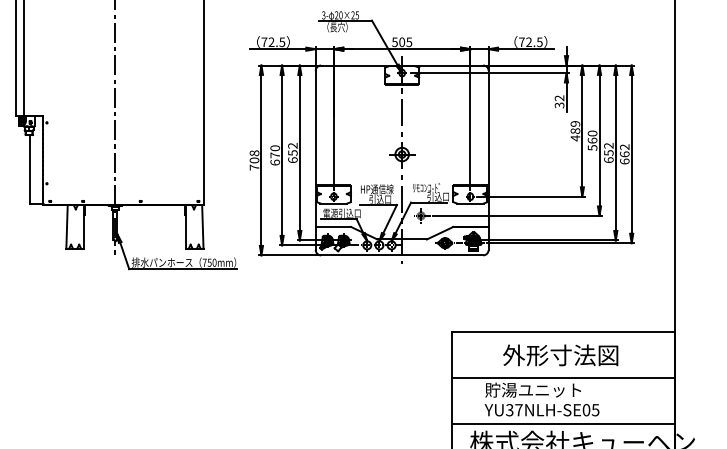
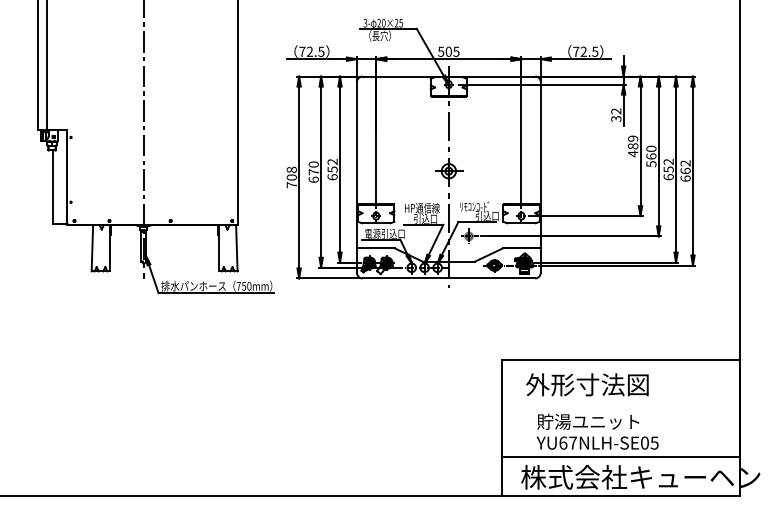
text: (560, 355) -> (587, 384), moved
line: (563, 377) -> (620, 408), removed
text: (509, 409) -> (563, 442), YU37NLH-SE05 -> YU67NLH-SE05

